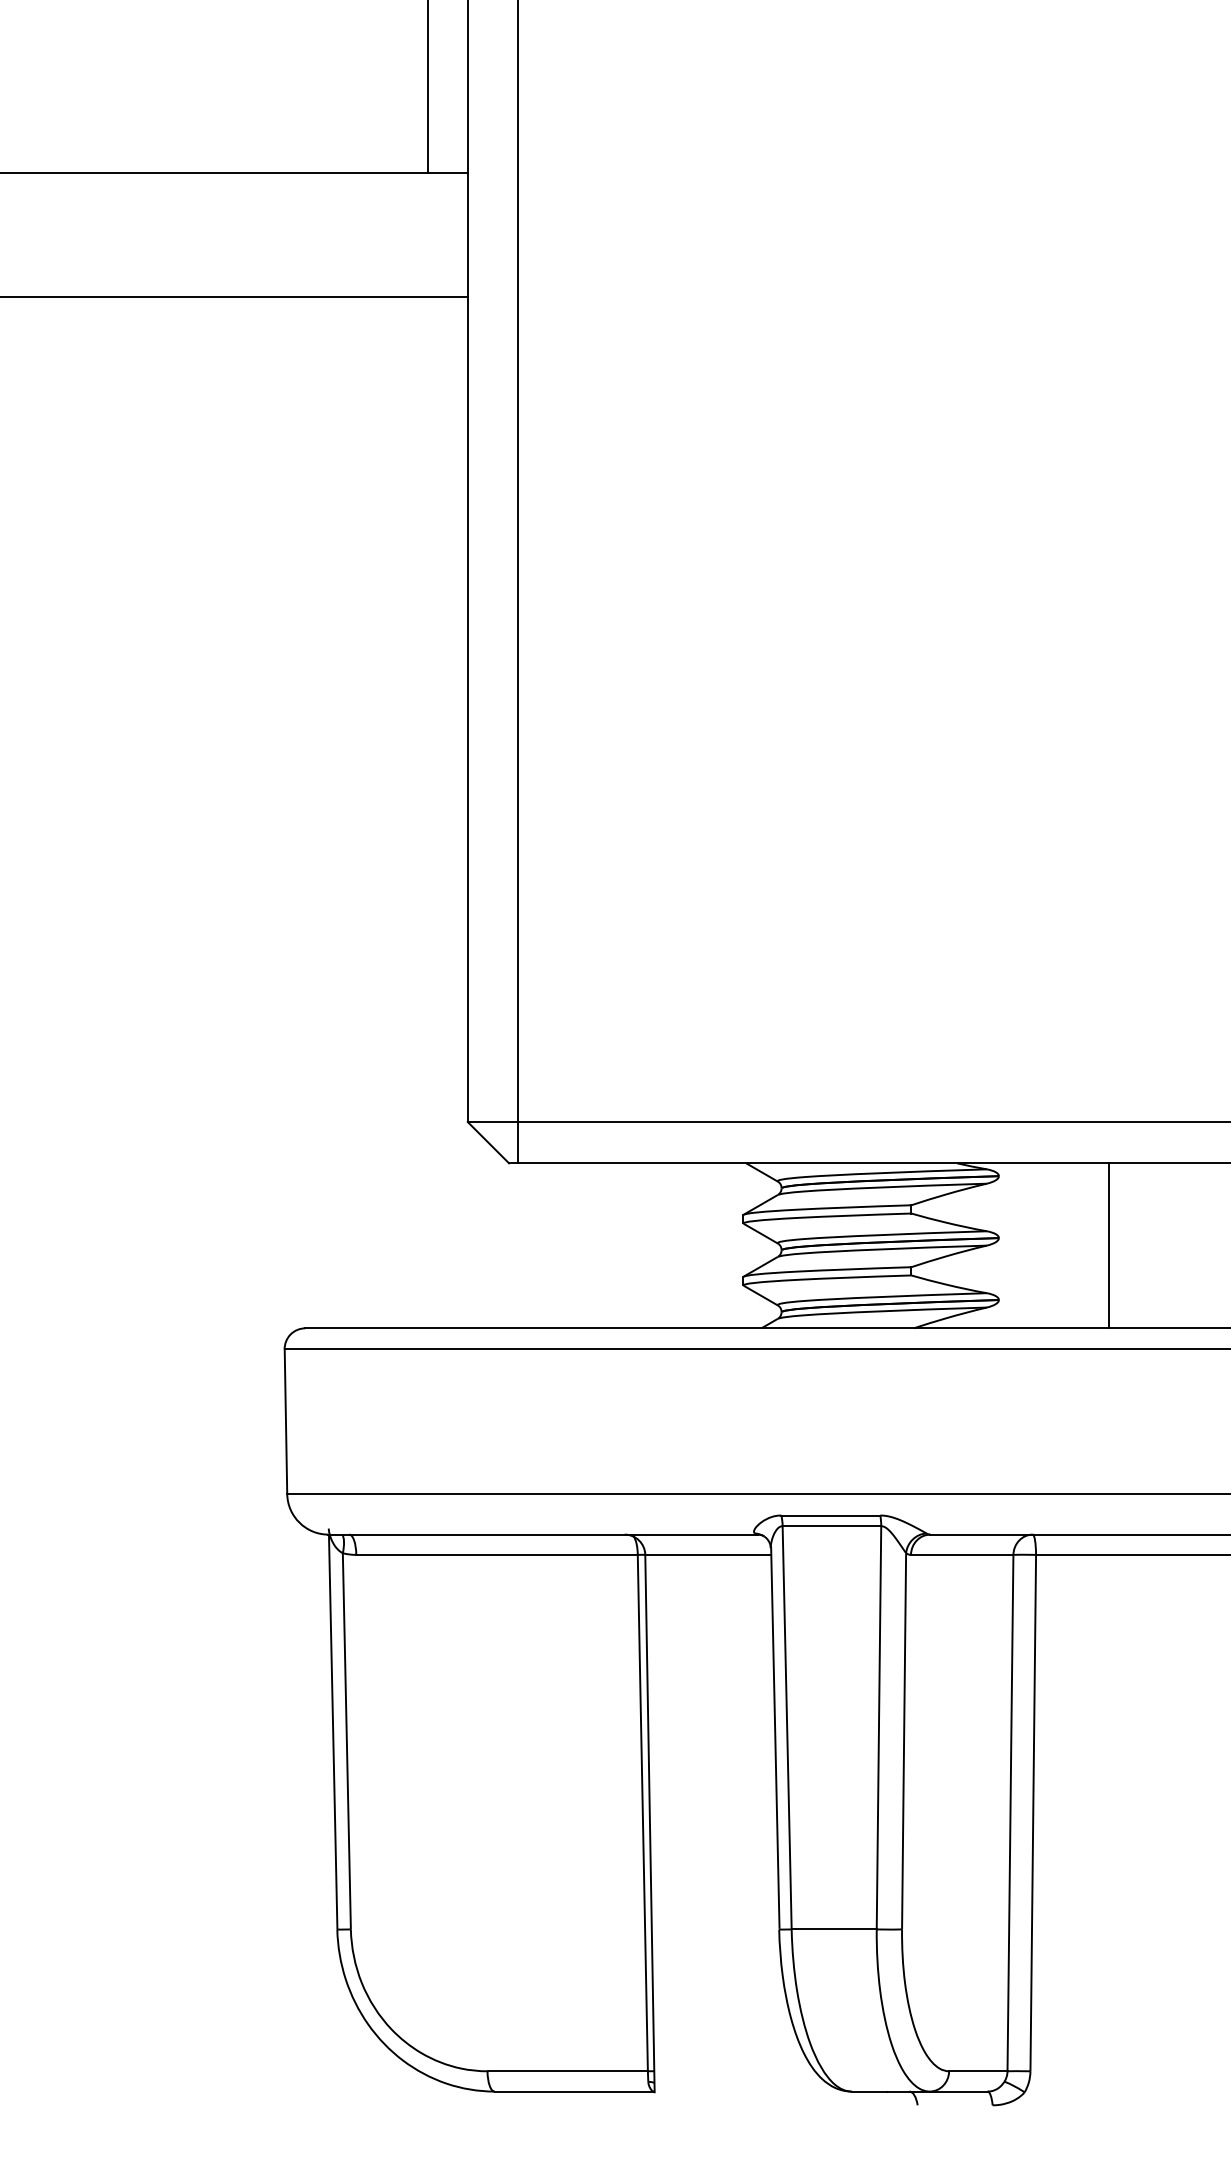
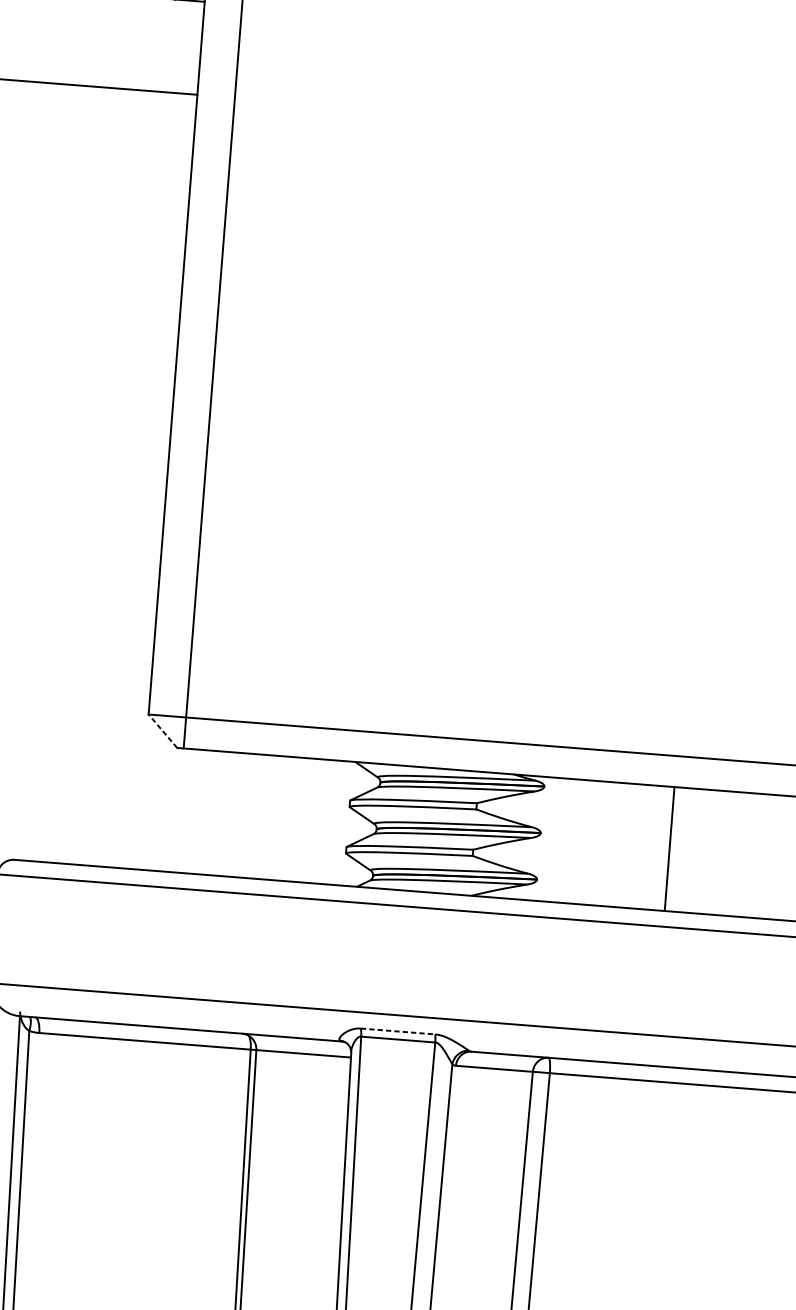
line: (488, 1142) -> (162, 731), solid -> dashed
line: (1109, 1245) -> (669, 848), moved
line: (831, 1515) -> (398, 1031), solid -> dashed

